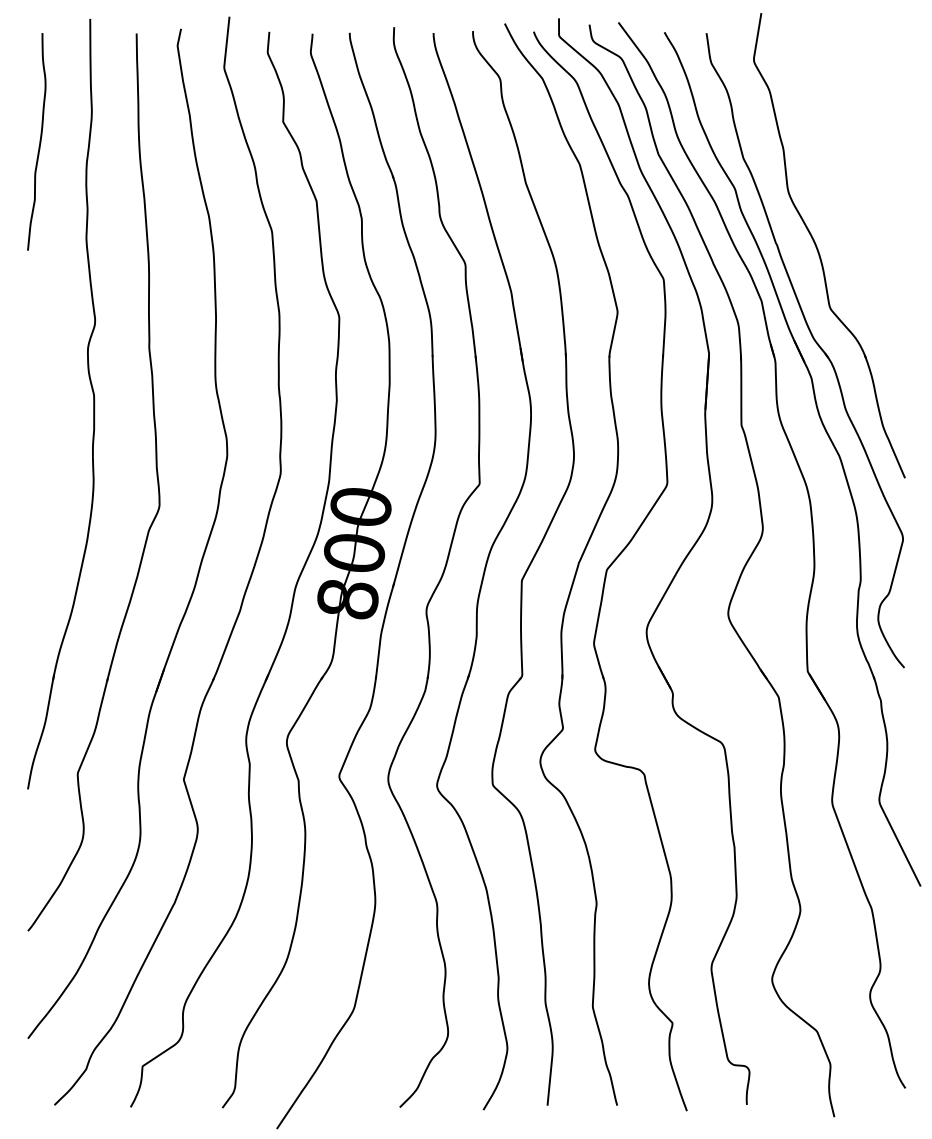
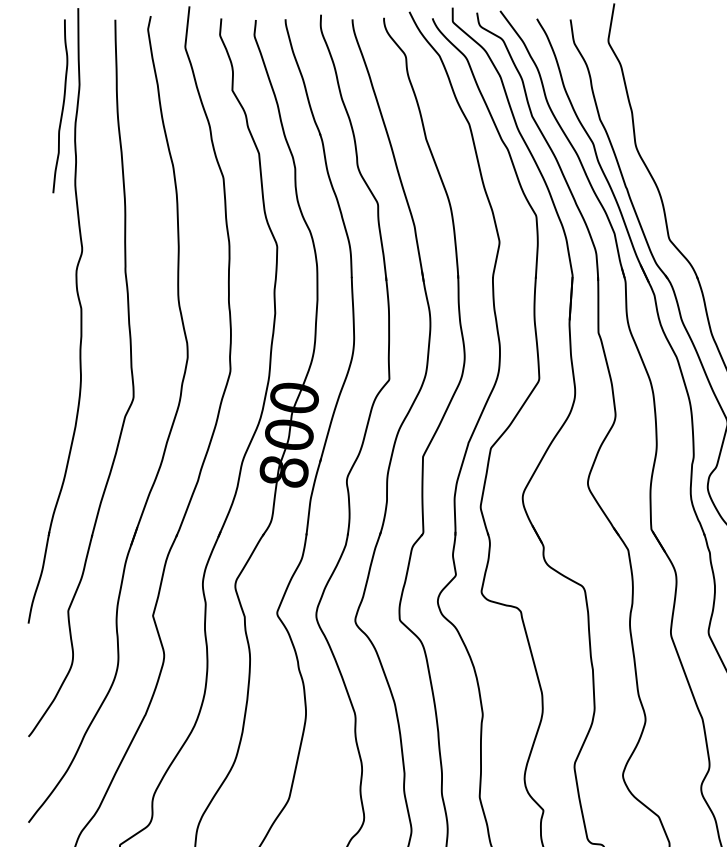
curve: (39, 141) -> (62, 106), moved

